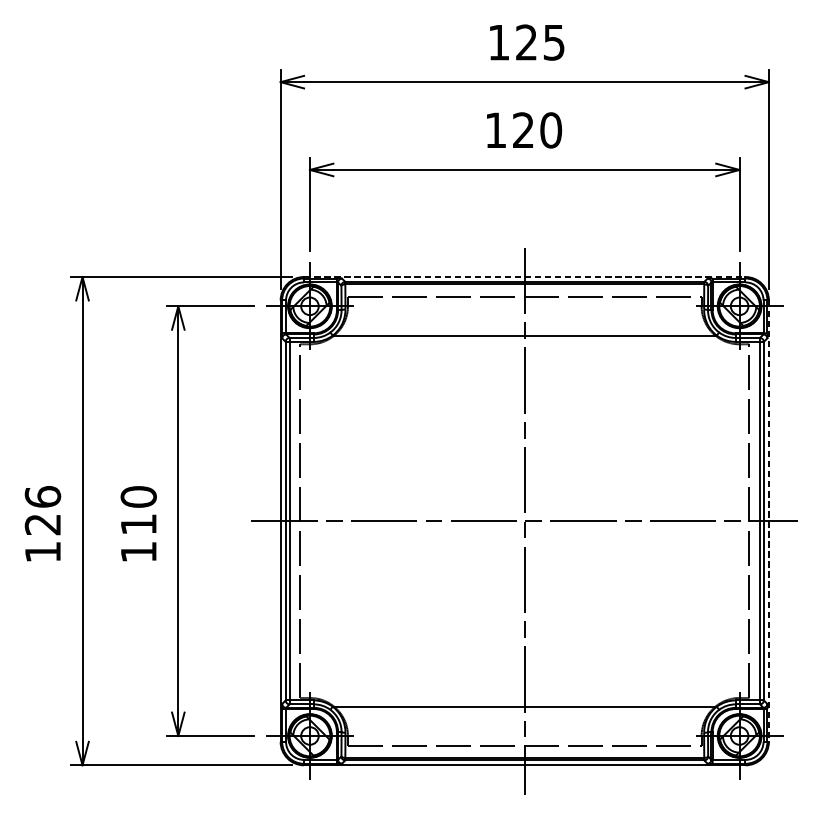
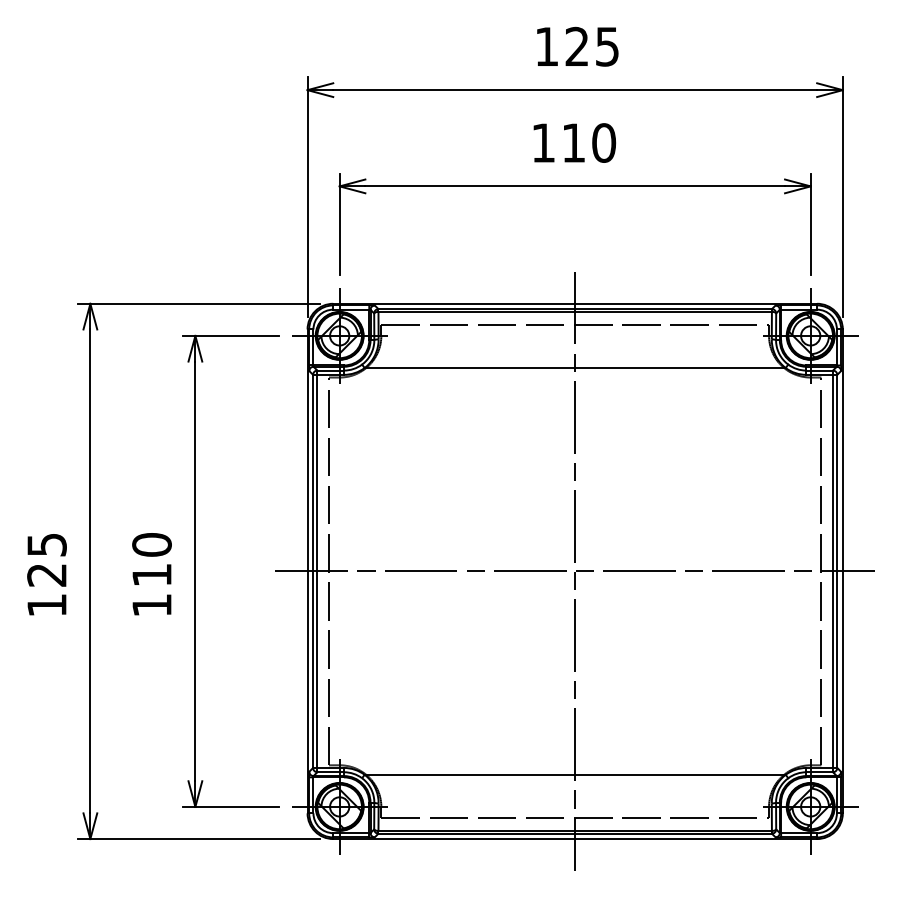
text: (523, 129) -> (573, 142), 120 -> 110
line: (525, 276) -> (575, 303), dashed -> solid
text: (42, 496) -> (46, 544), 126 -> 125
line: (768, 521) -> (842, 571), dashed -> solid

